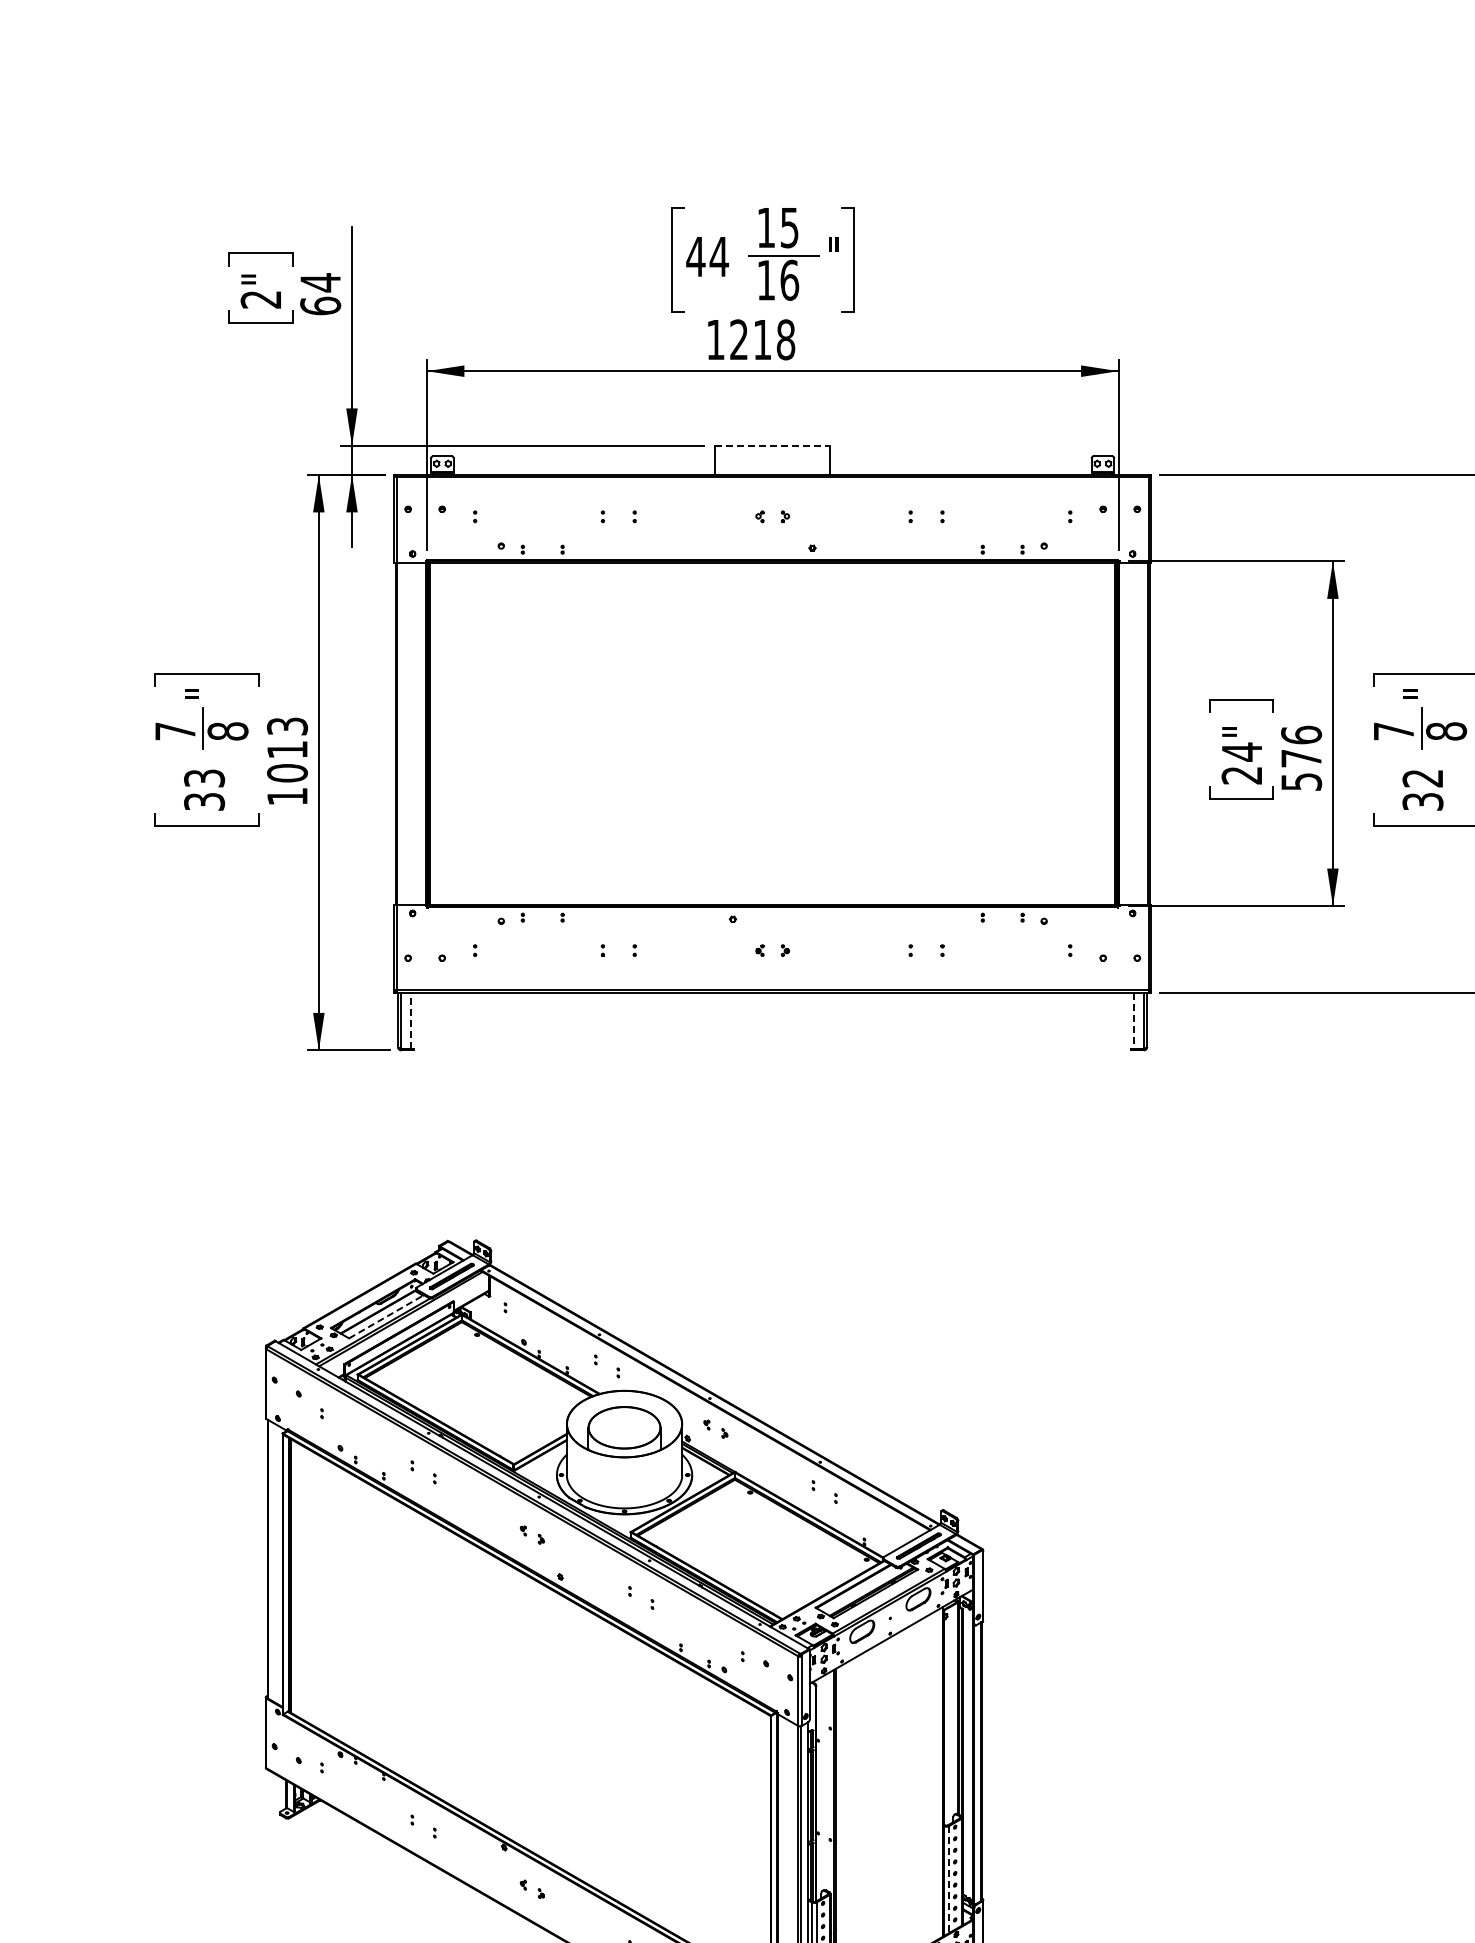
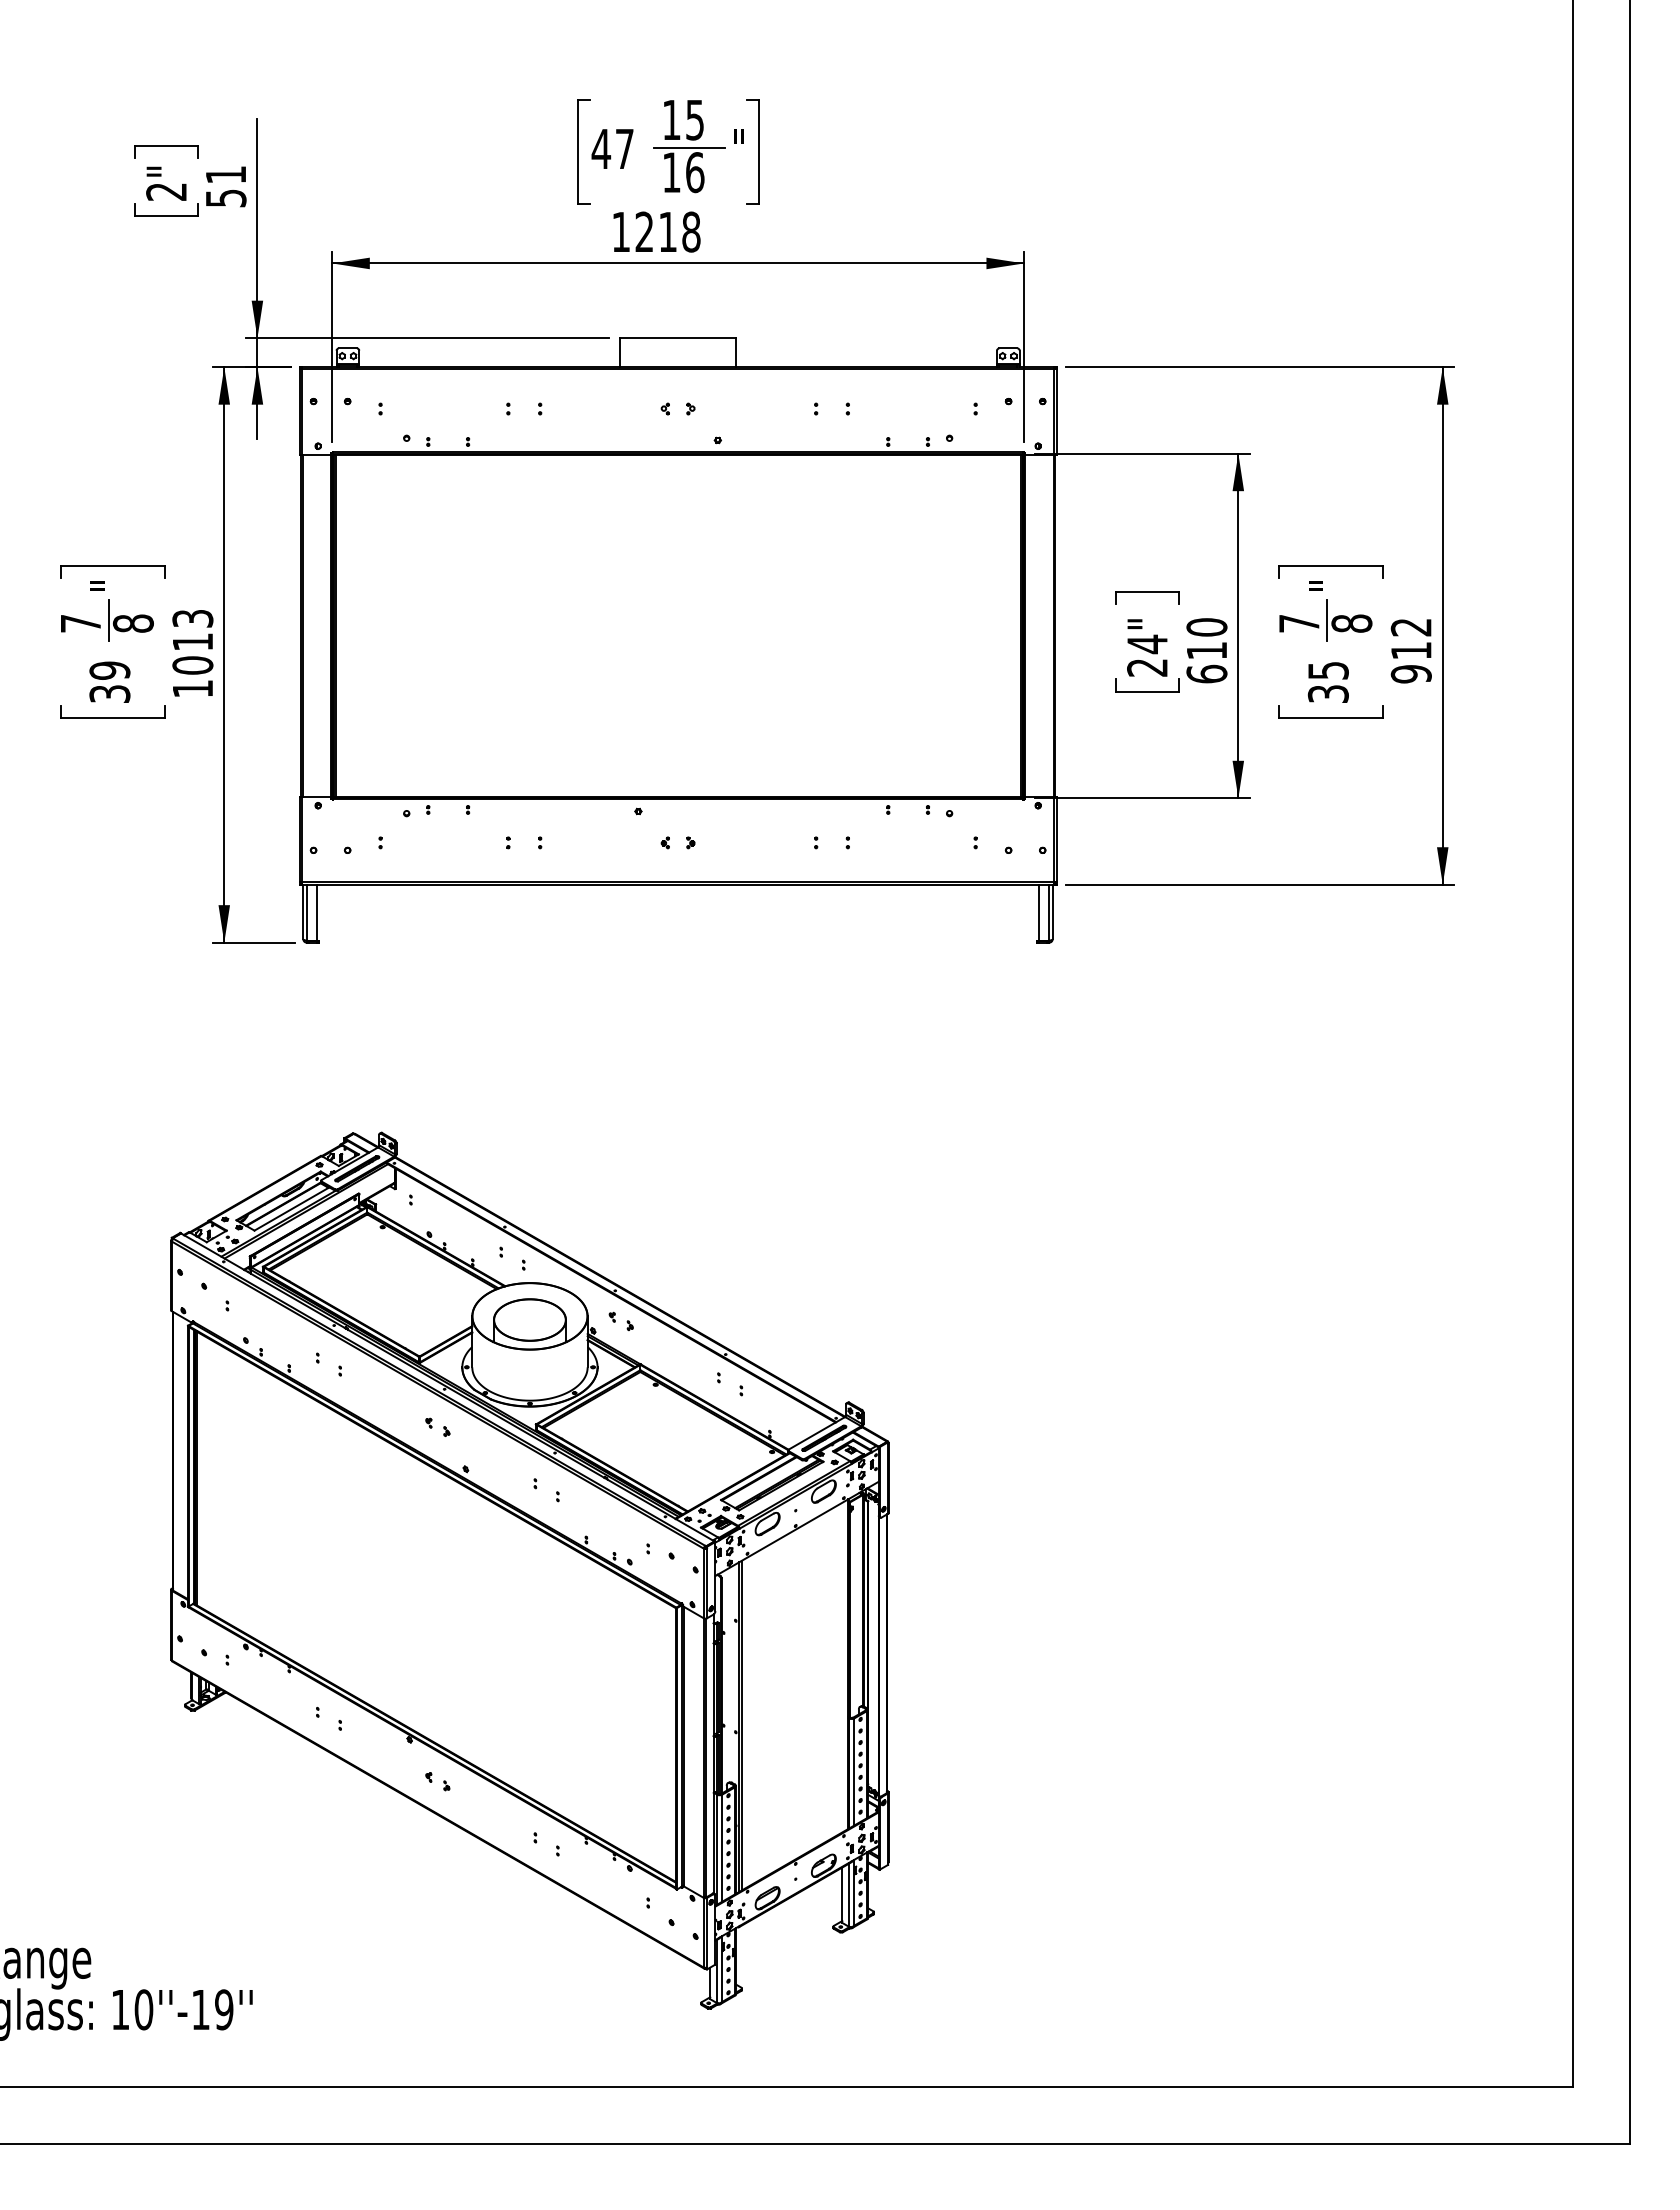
text: (719, 256) -> (624, 148), 44 -> 47
text: (320, 294) -> (225, 186), 64 -> 51
line: (773, 446) -> (678, 338), dashed -> solid
text: (1301, 758) -> (1206, 650), 576 -> 610
text: (204, 778) -> (109, 670), 33 -> 39
text: (1422, 778) -> (1327, 670), 32 -> 35
line: (411, 1020) -> (316, 912), dashed -> solid
line: (1134, 1021) -> (1039, 913), dashed -> solid
line: (387, 1316) -> (292, 1208), dashed -> solid
line: (949, 1880) -> (854, 1772), dashed -> solid

